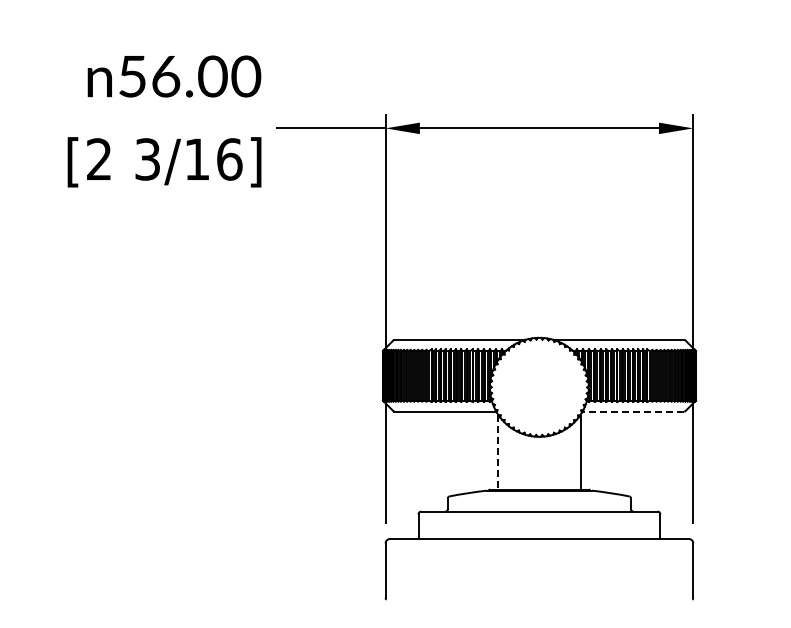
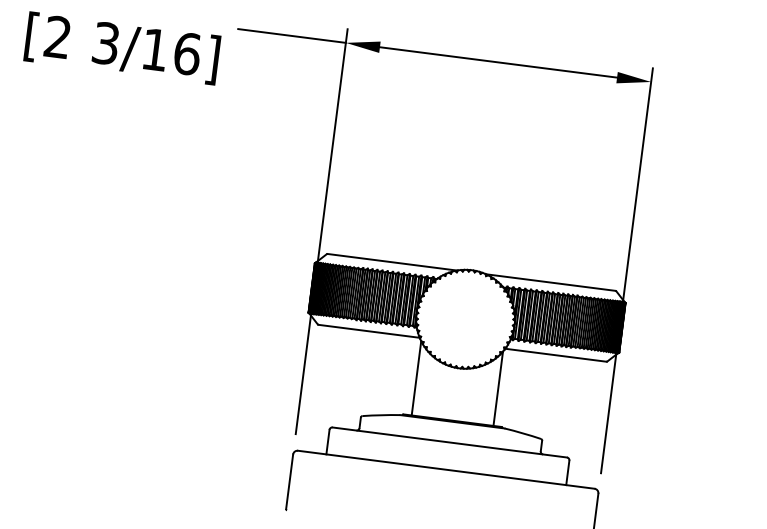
line: (633, 411) -> (555, 355), dashed -> solid
line: (498, 452) -> (416, 378), dashed -> solid

